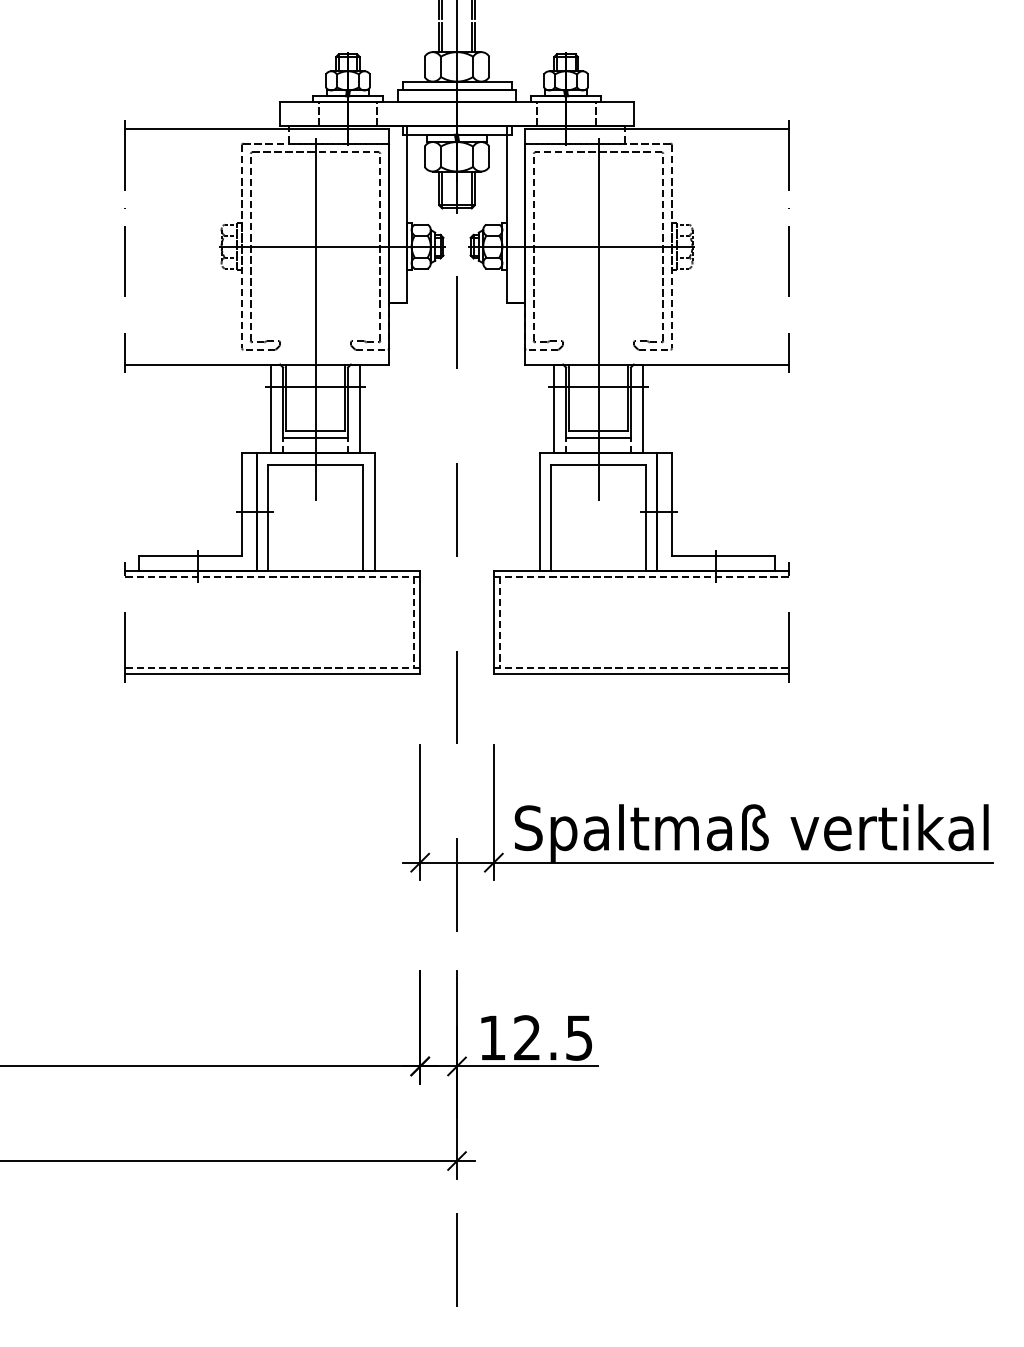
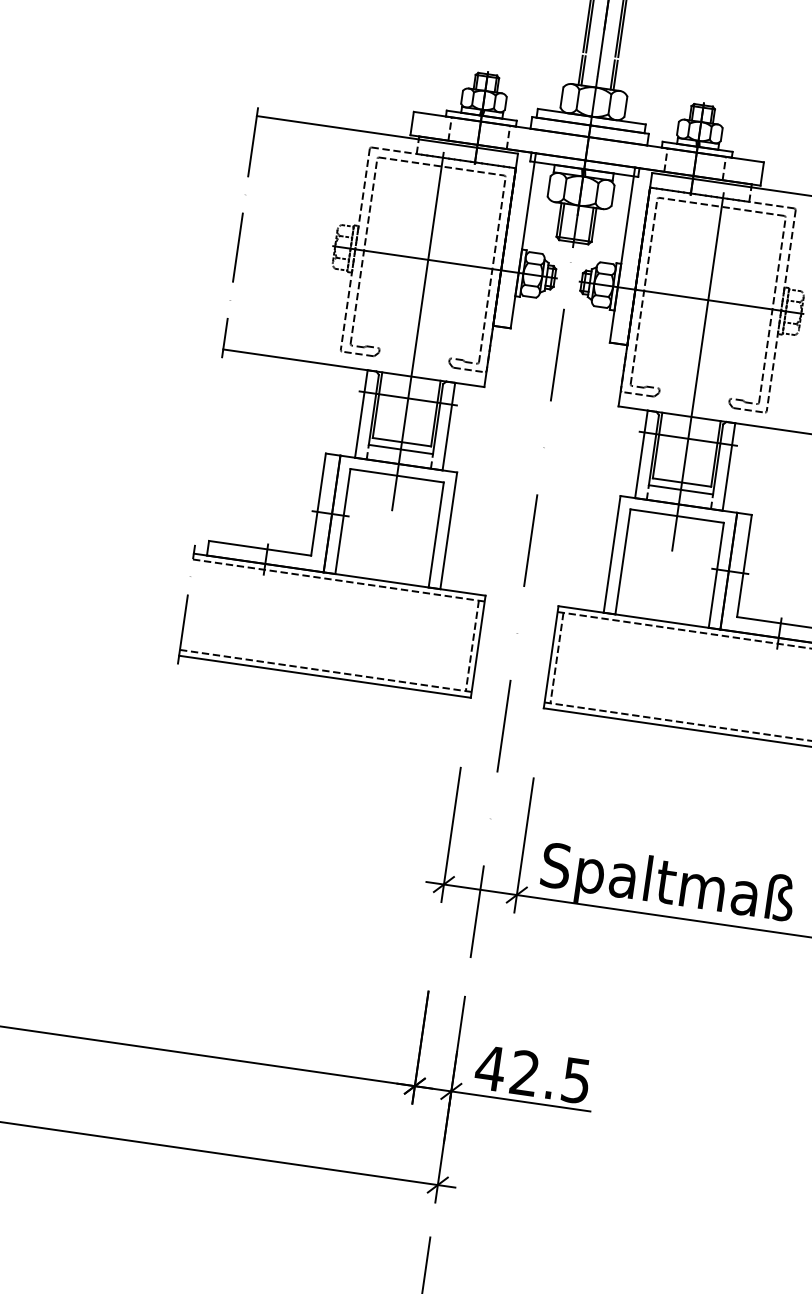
text: (492, 1037) -> (490, 1067), 12.5 -> 42.5

